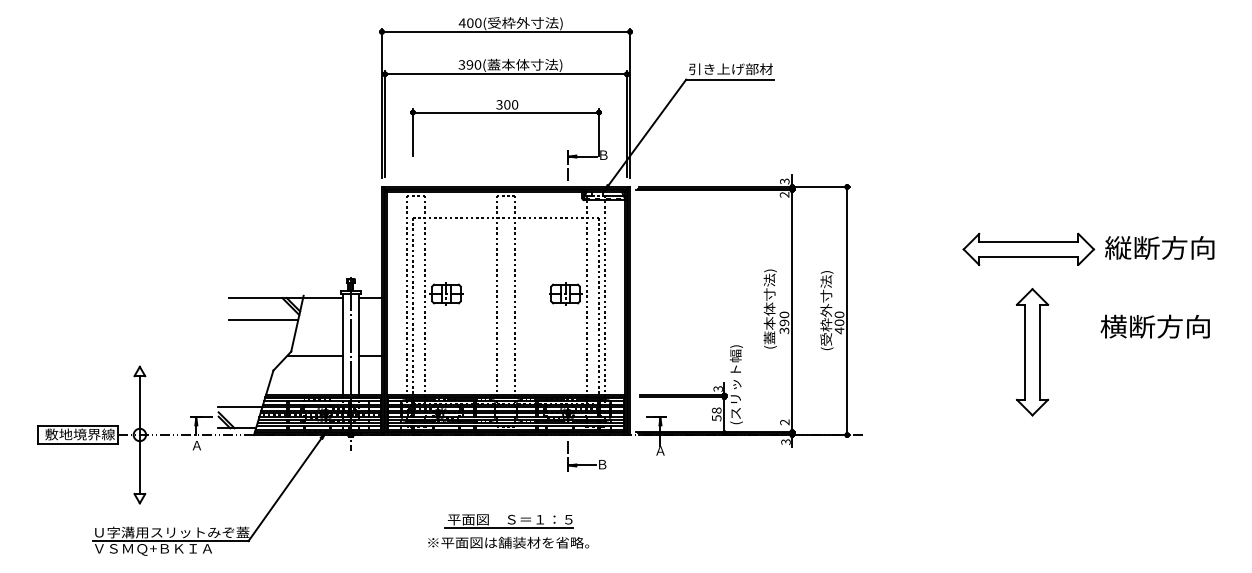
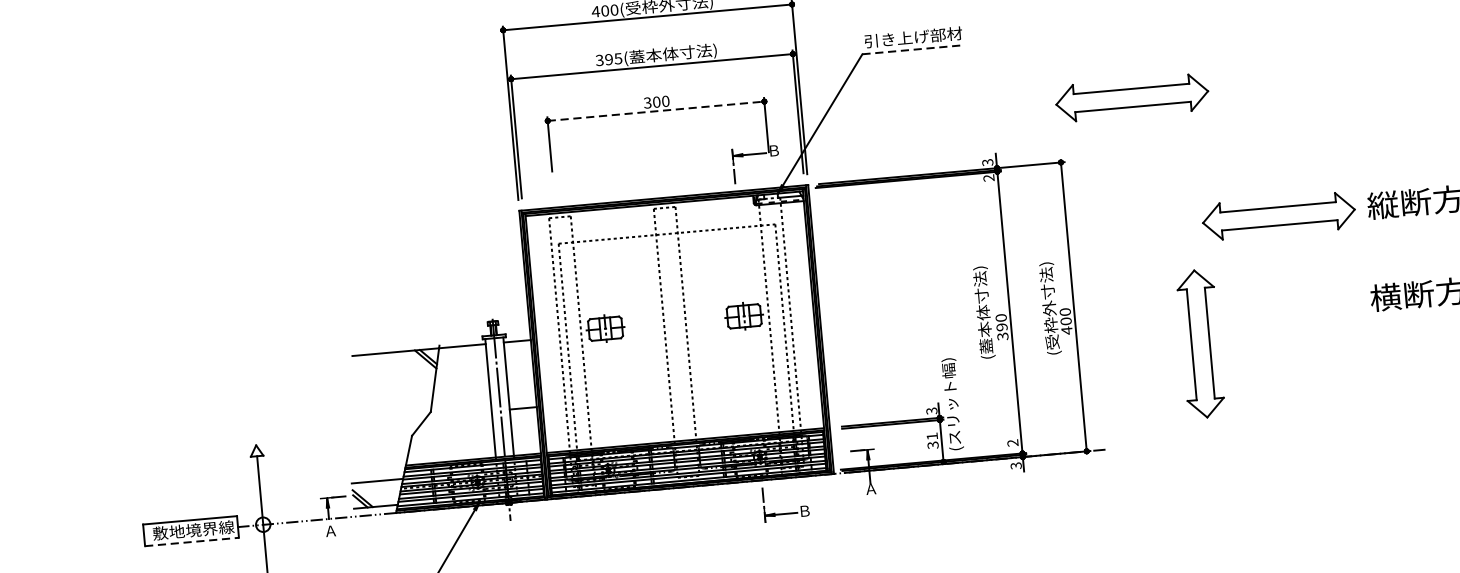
text: (477, 64) -> (617, 58), 390( -> 395(
line: (729, 79) -> (912, 49), solid -> dashed
line: (506, 112) -> (656, 111), solid -> dashed
part: (912, 136) -> (1131, 96), added
line: (263, 319) -> (395, 377), removed
part: (1032, 352) -> (1200, 344), moved
line: (315, 355) -> (459, 413), removed
text: (716, 413) -> (932, 439), 58 -> 31
line: (78, 444) -> (192, 542), solid -> dashed

